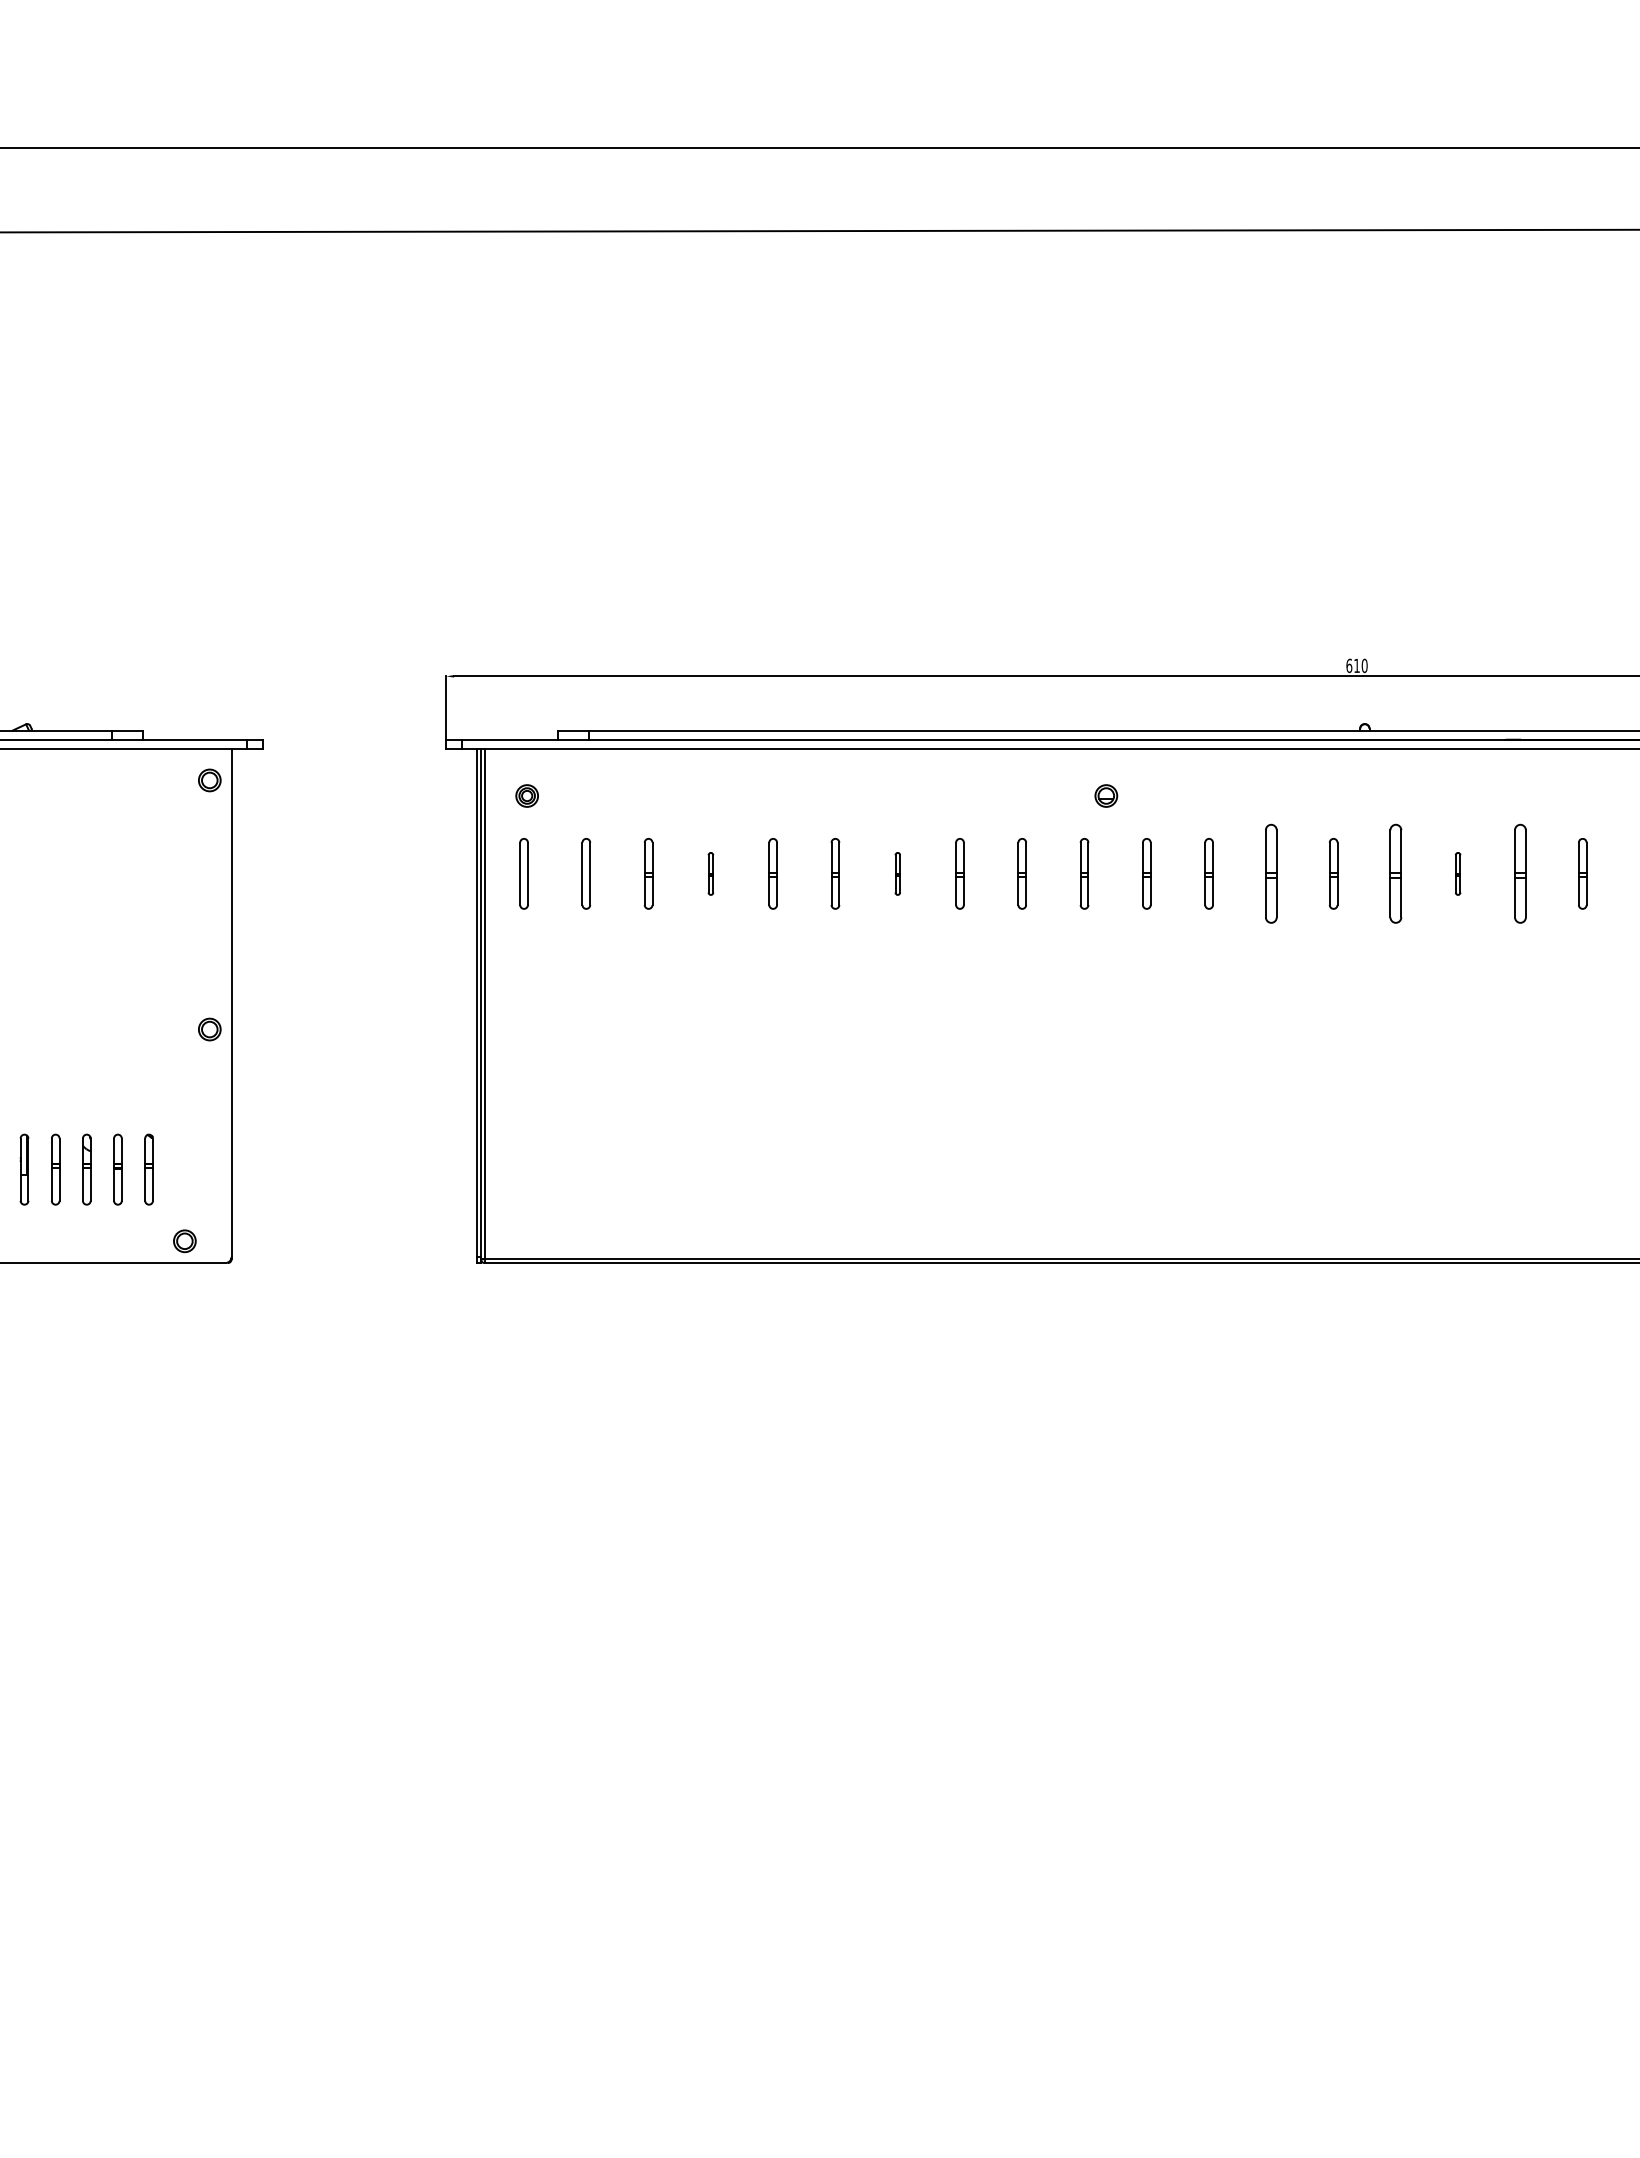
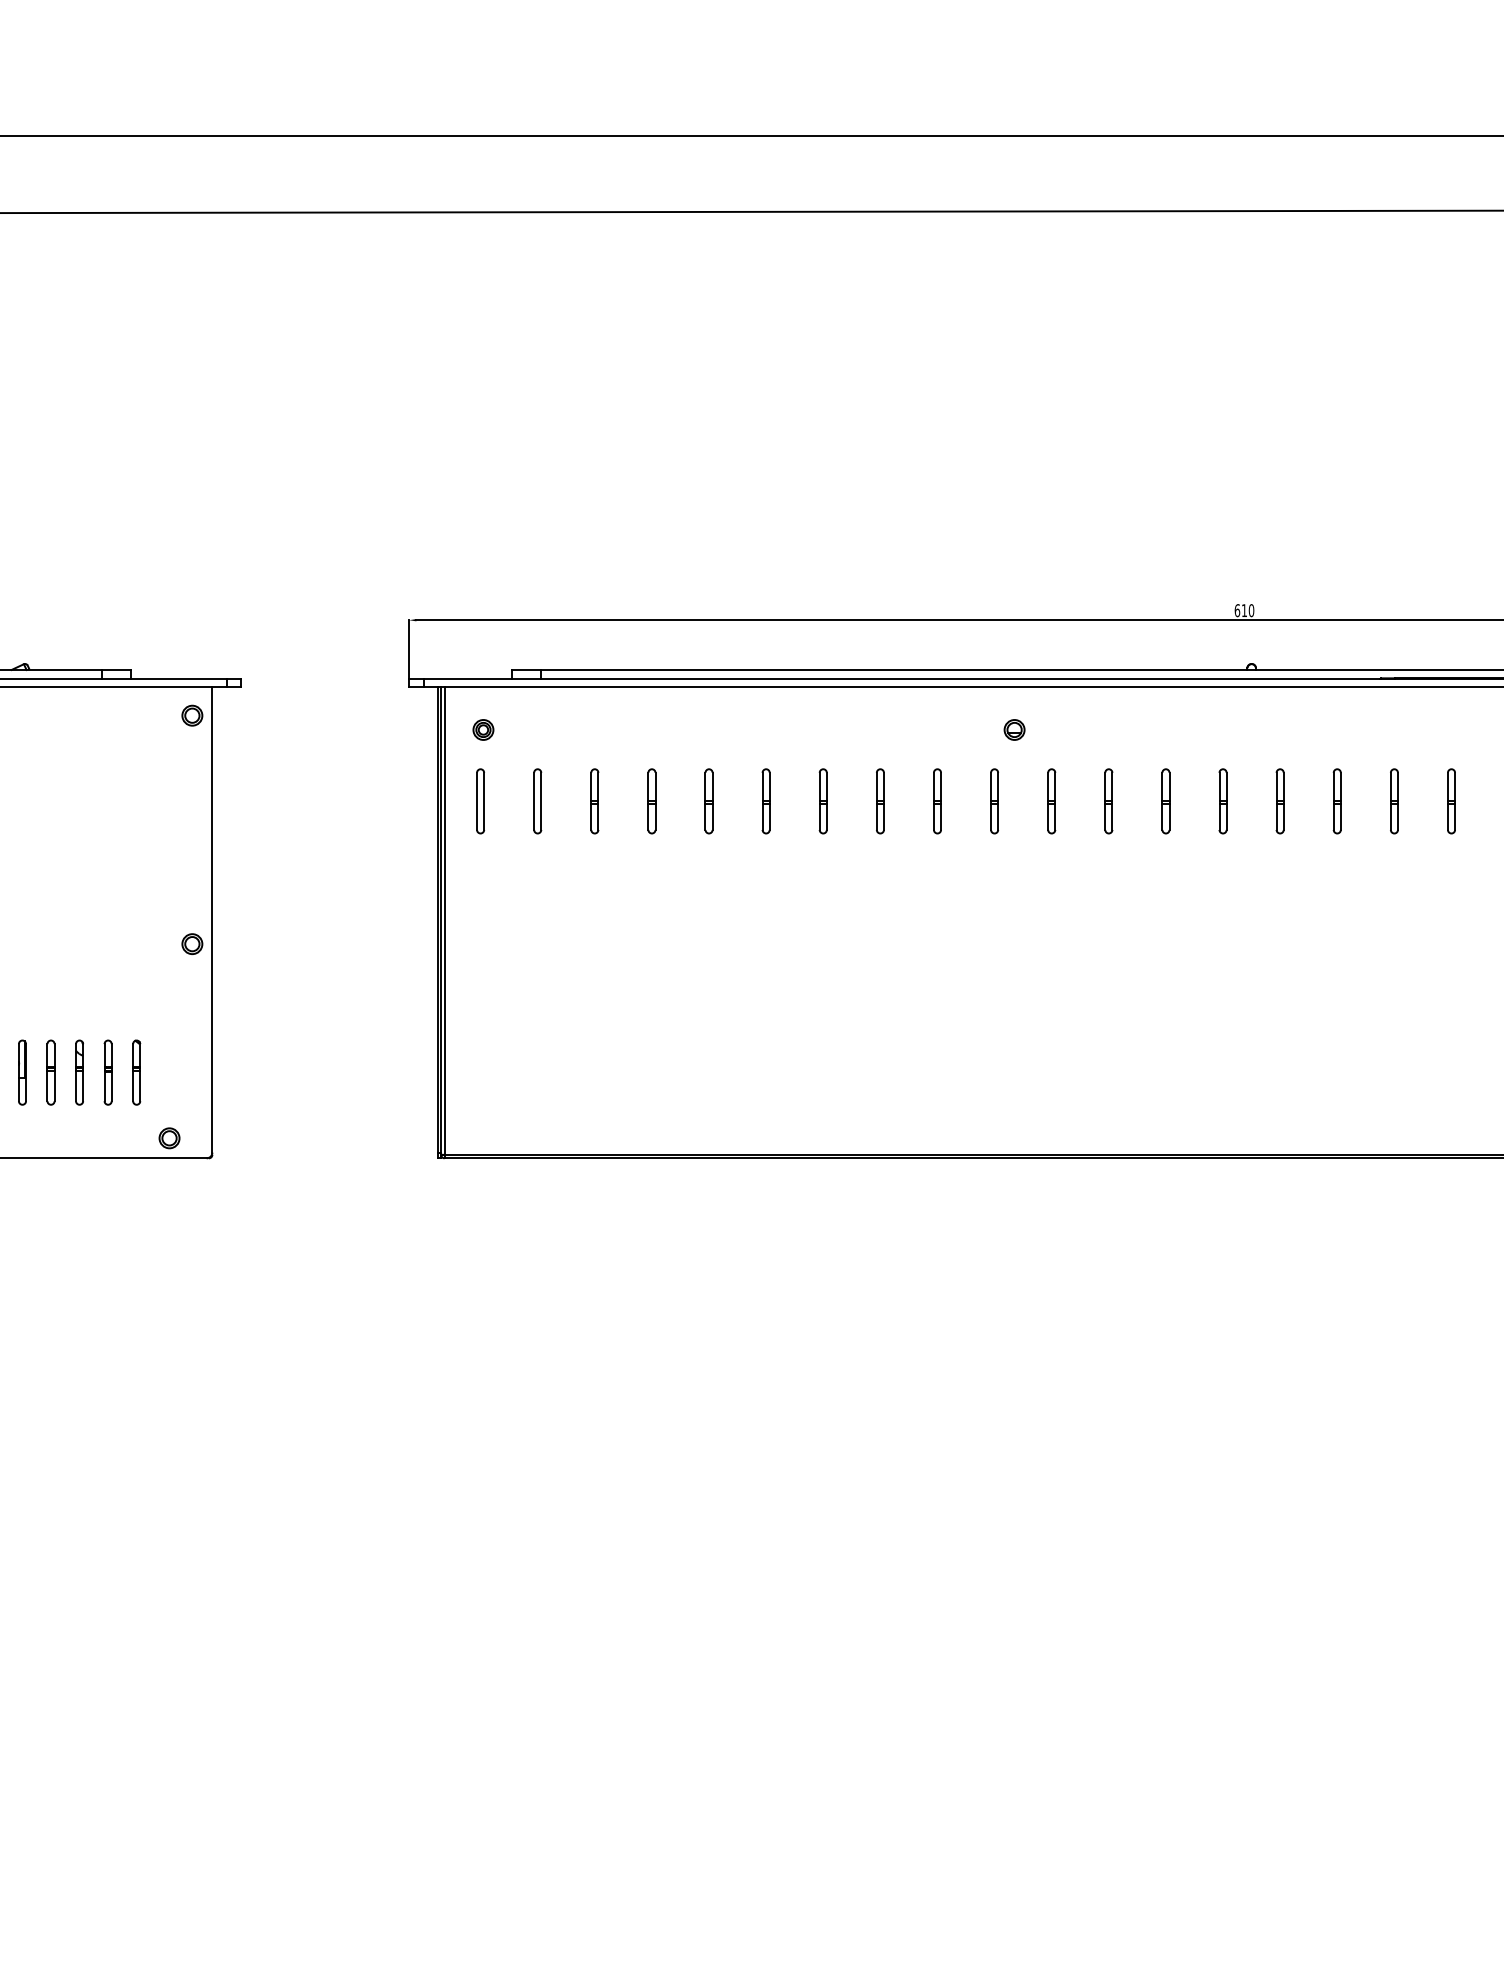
part: (710, 873) -> (651, 801), size x1.67
part: (897, 873) -> (823, 801), size x1.67
part: (1271, 873) -> (1166, 801), size x0.71
part: (1395, 873) -> (1279, 801), size x0.71
part: (1457, 873) -> (1336, 801), size x1.67
part: (1520, 873) -> (1394, 801), size x0.71

